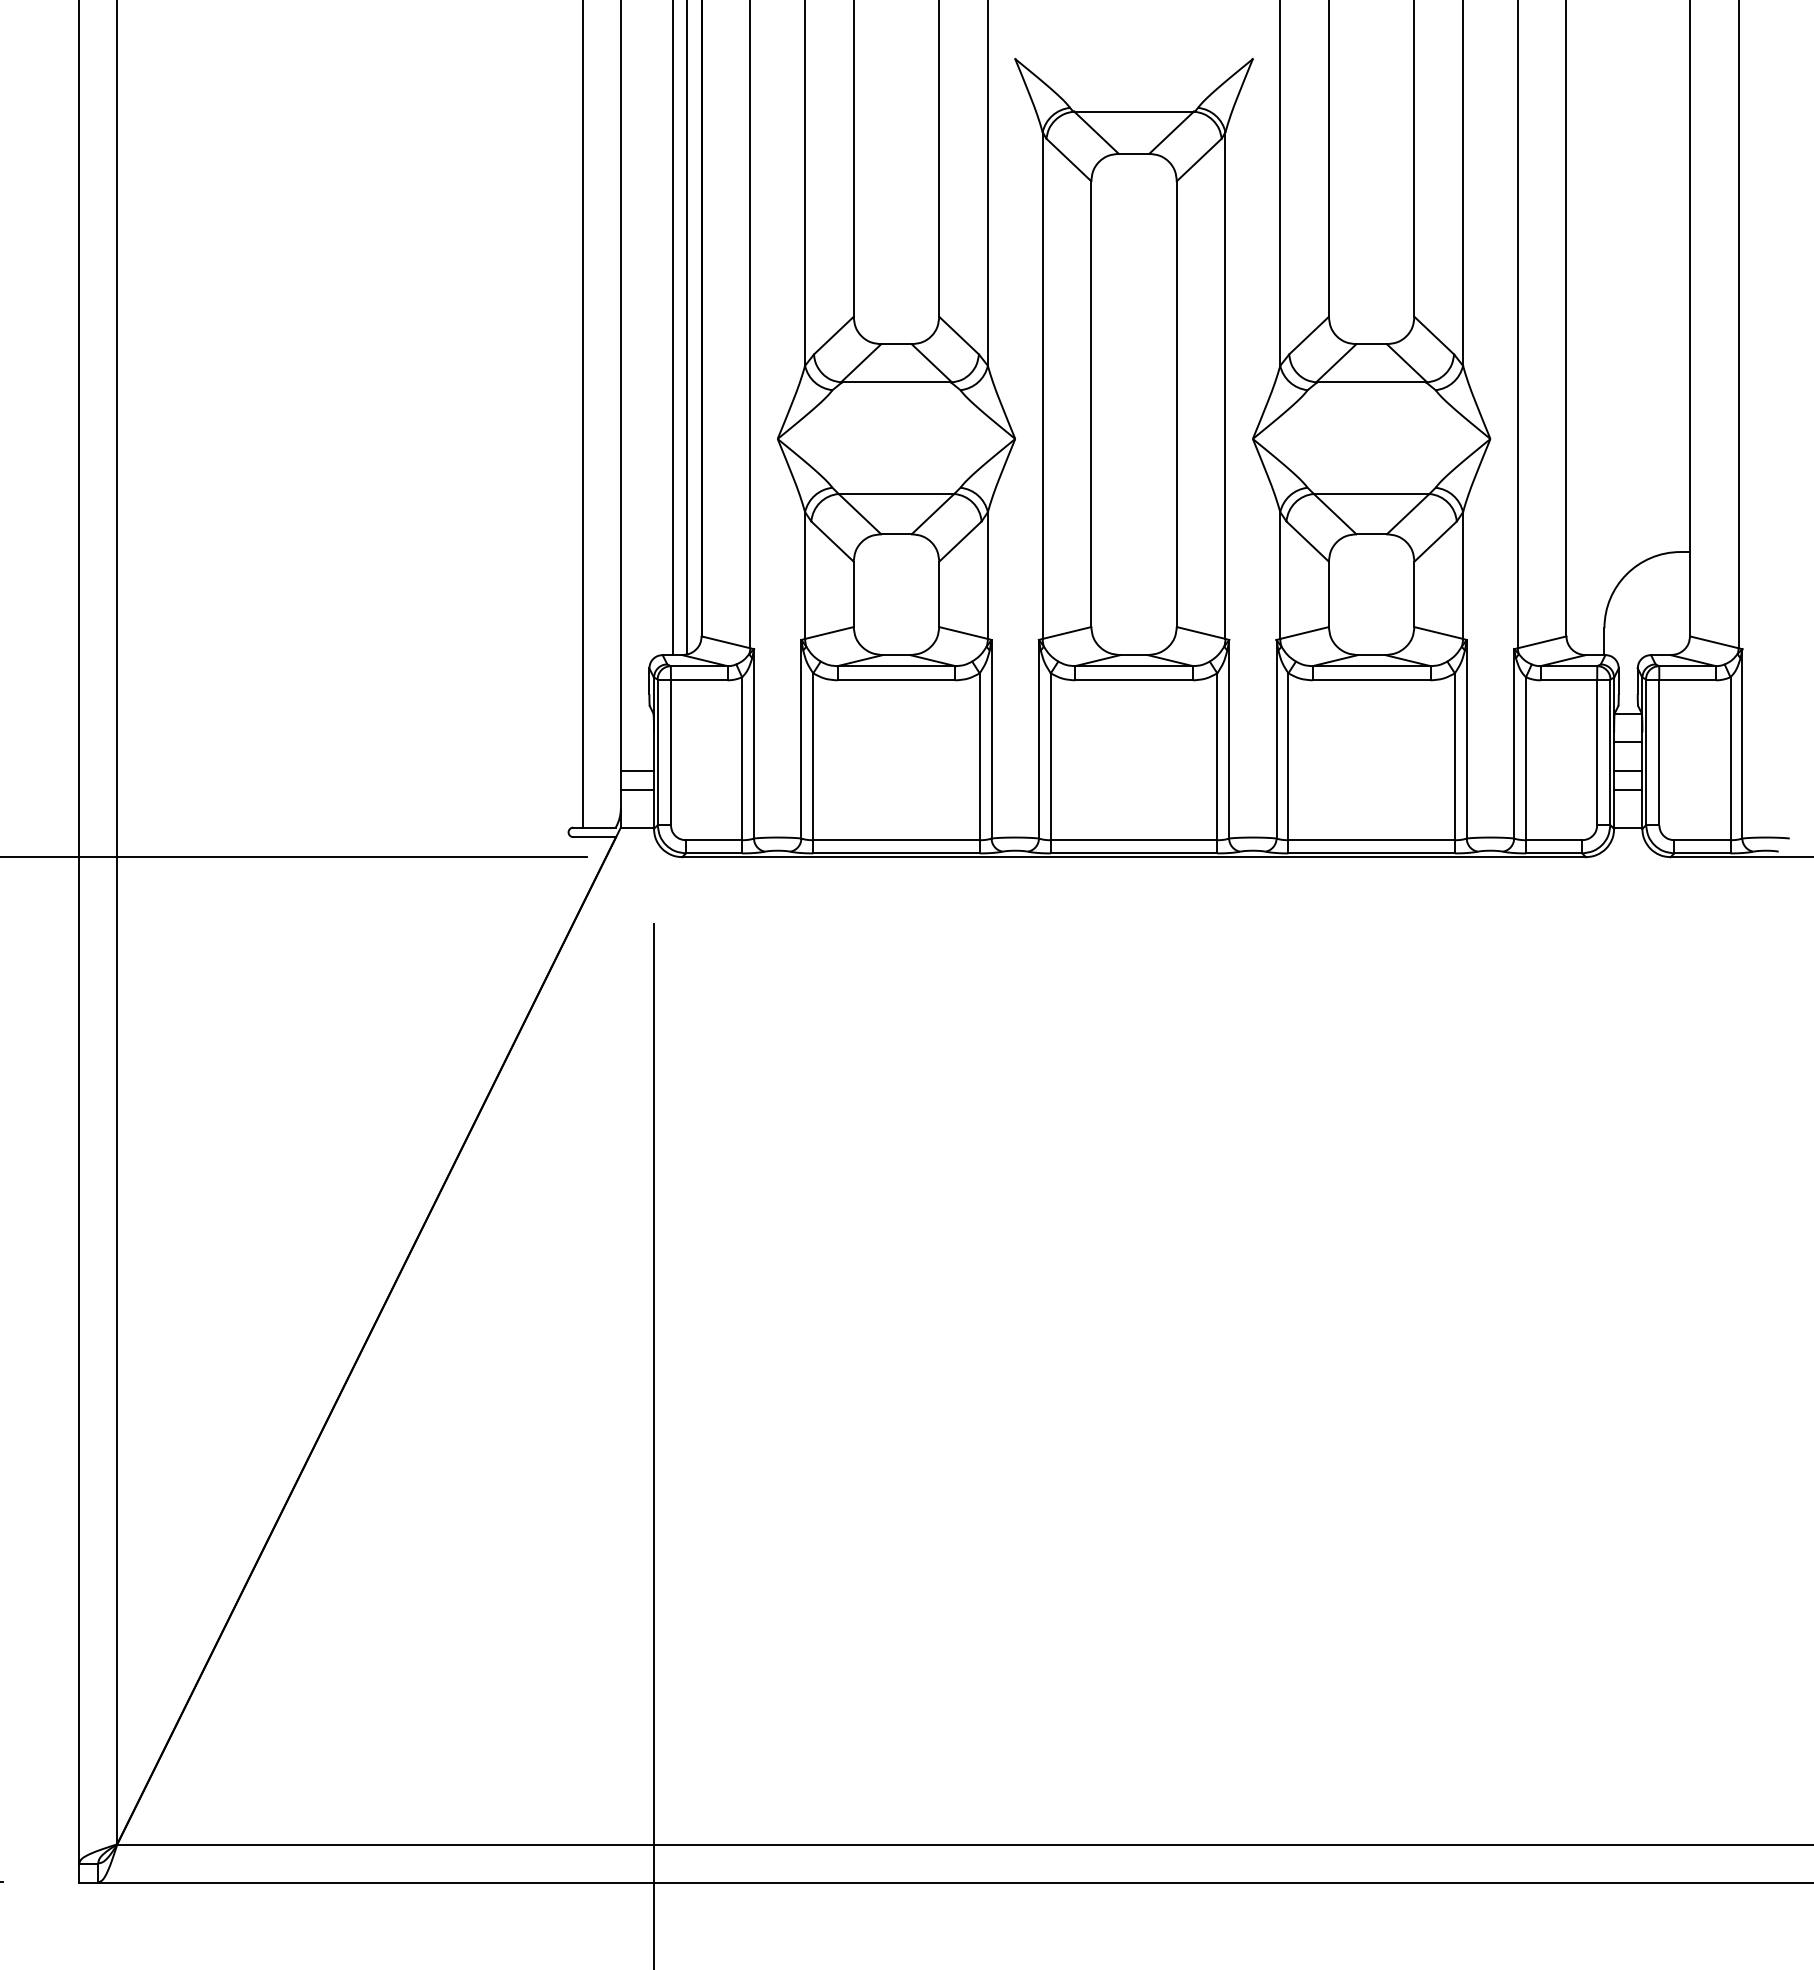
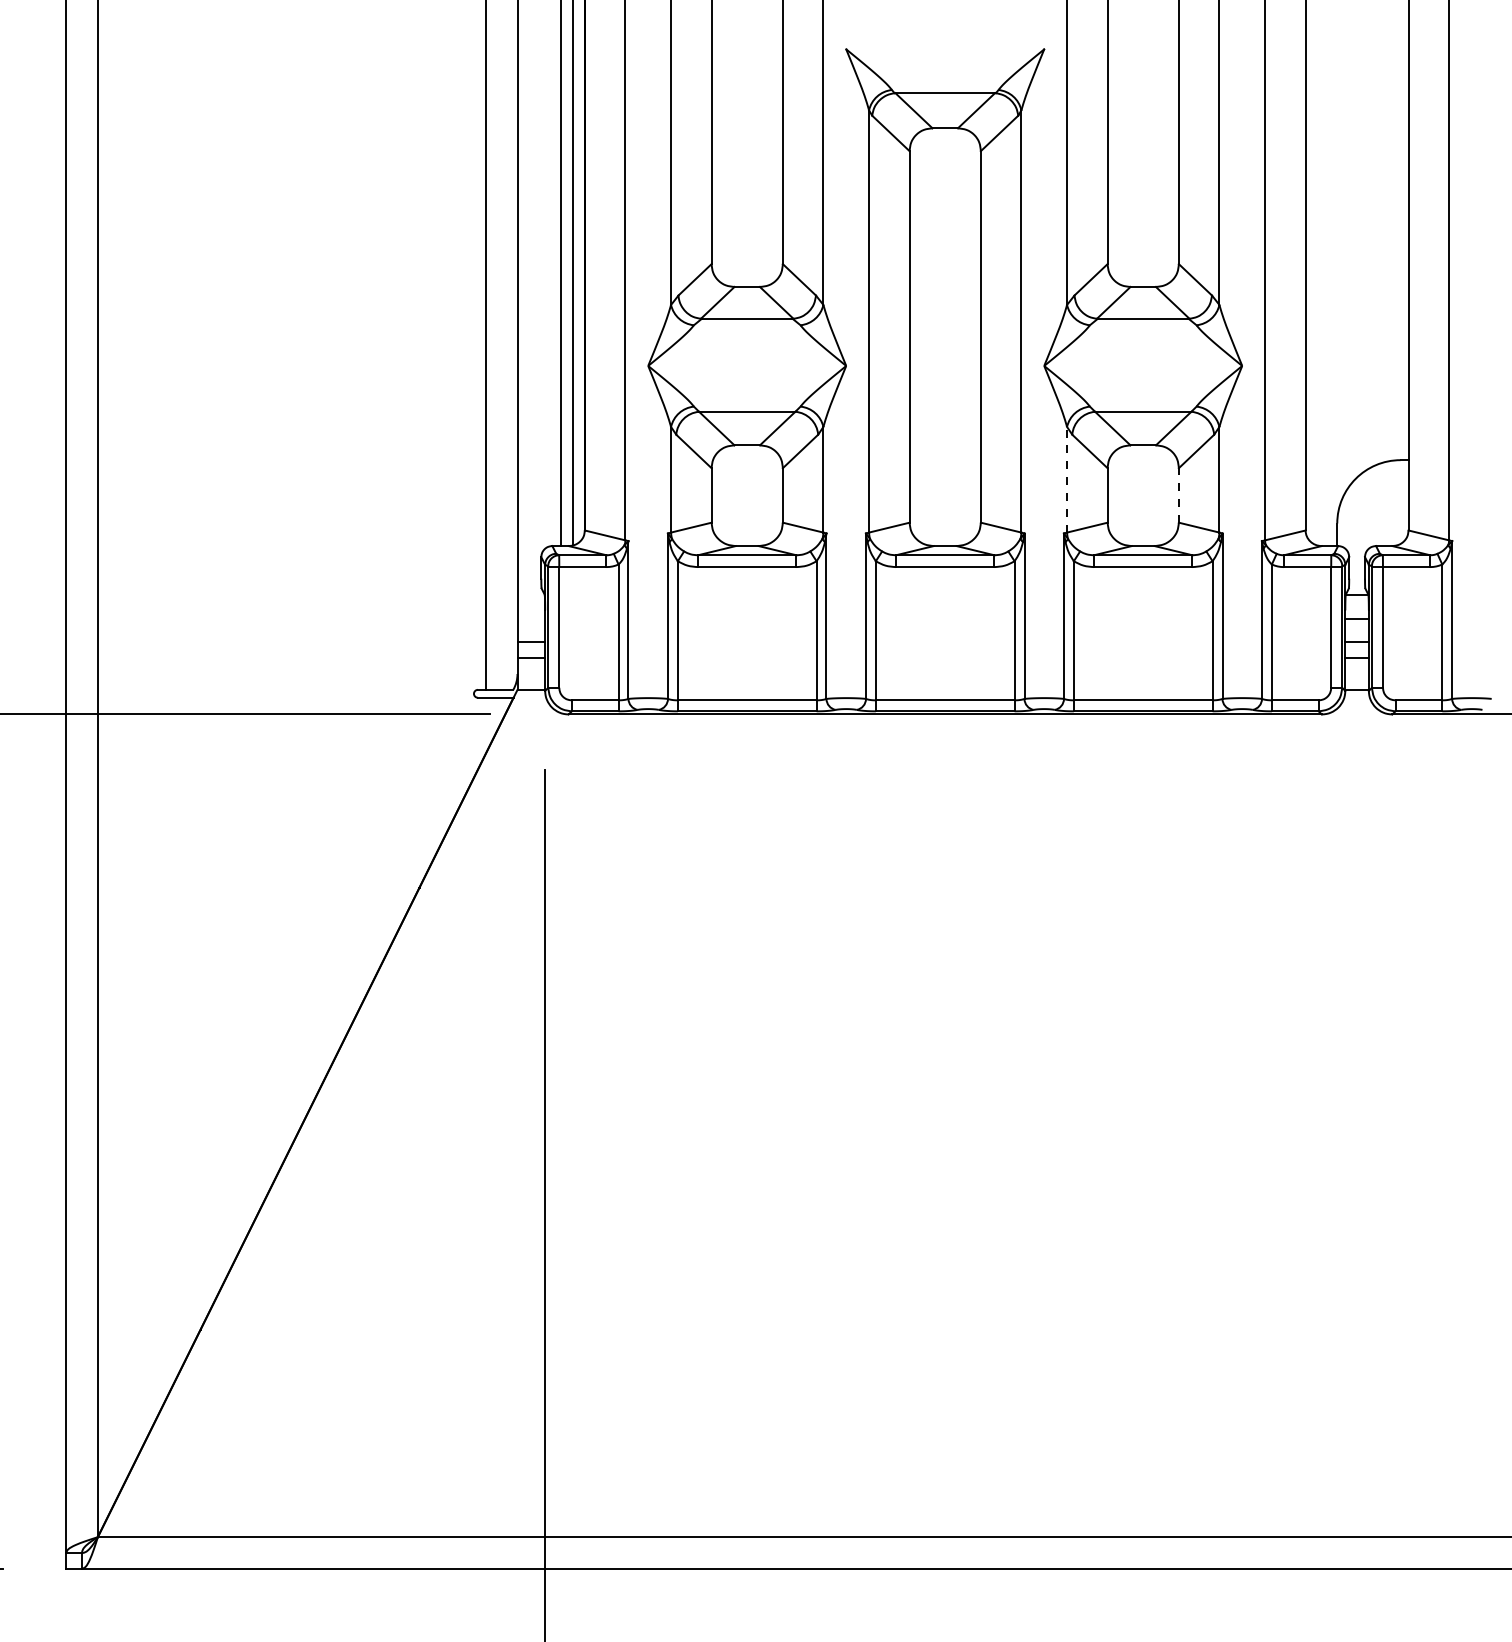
line: (1280, 575) -> (1067, 479), solid -> dashed
line: (1414, 594) -> (1178, 495), solid -> dashed

